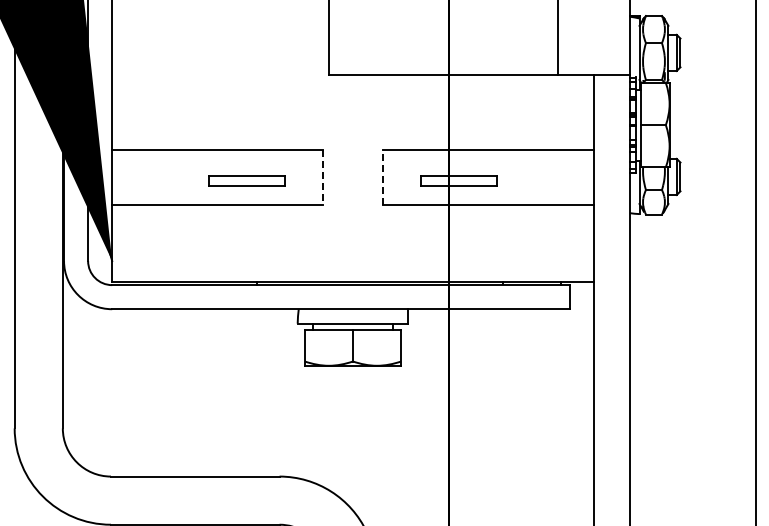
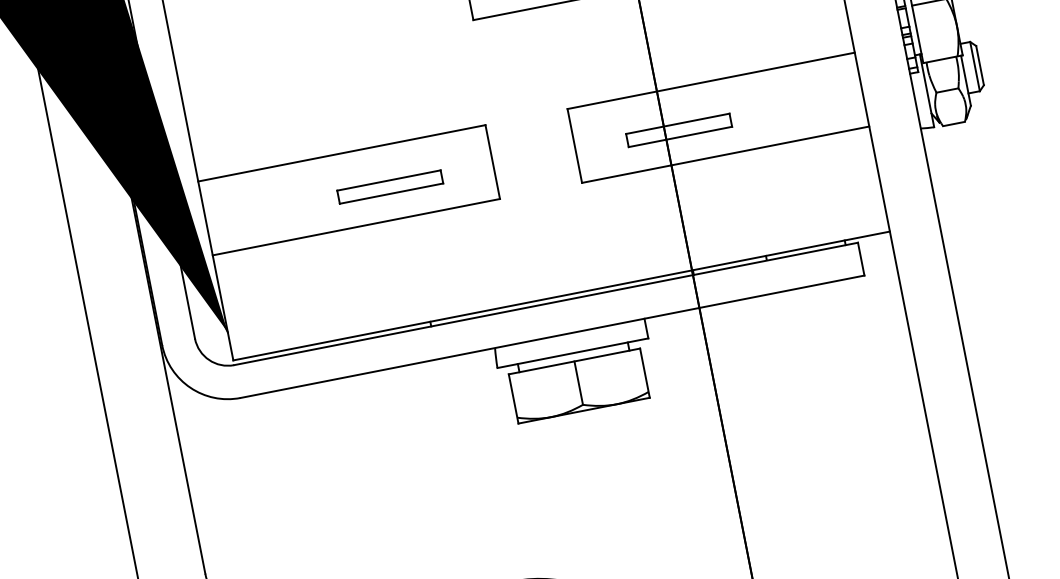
line: (383, 177) -> (575, 145), dashed -> solid
line: (322, 178) -> (492, 163), dashed -> solid

